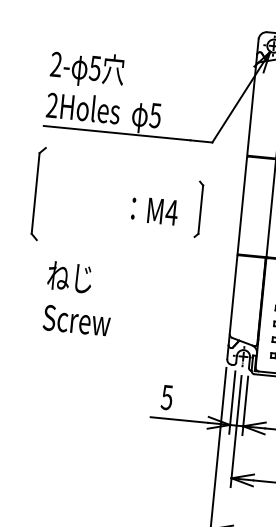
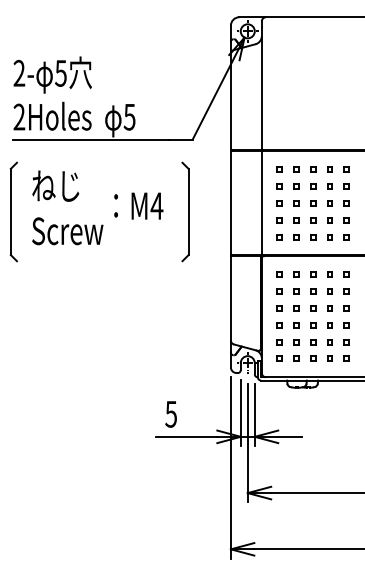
part: (199, 209) -> (185, 211), size x1.67
text: (154, 210) -> (138, 205), moved
text: (78, 298) -> (67, 207), moved

